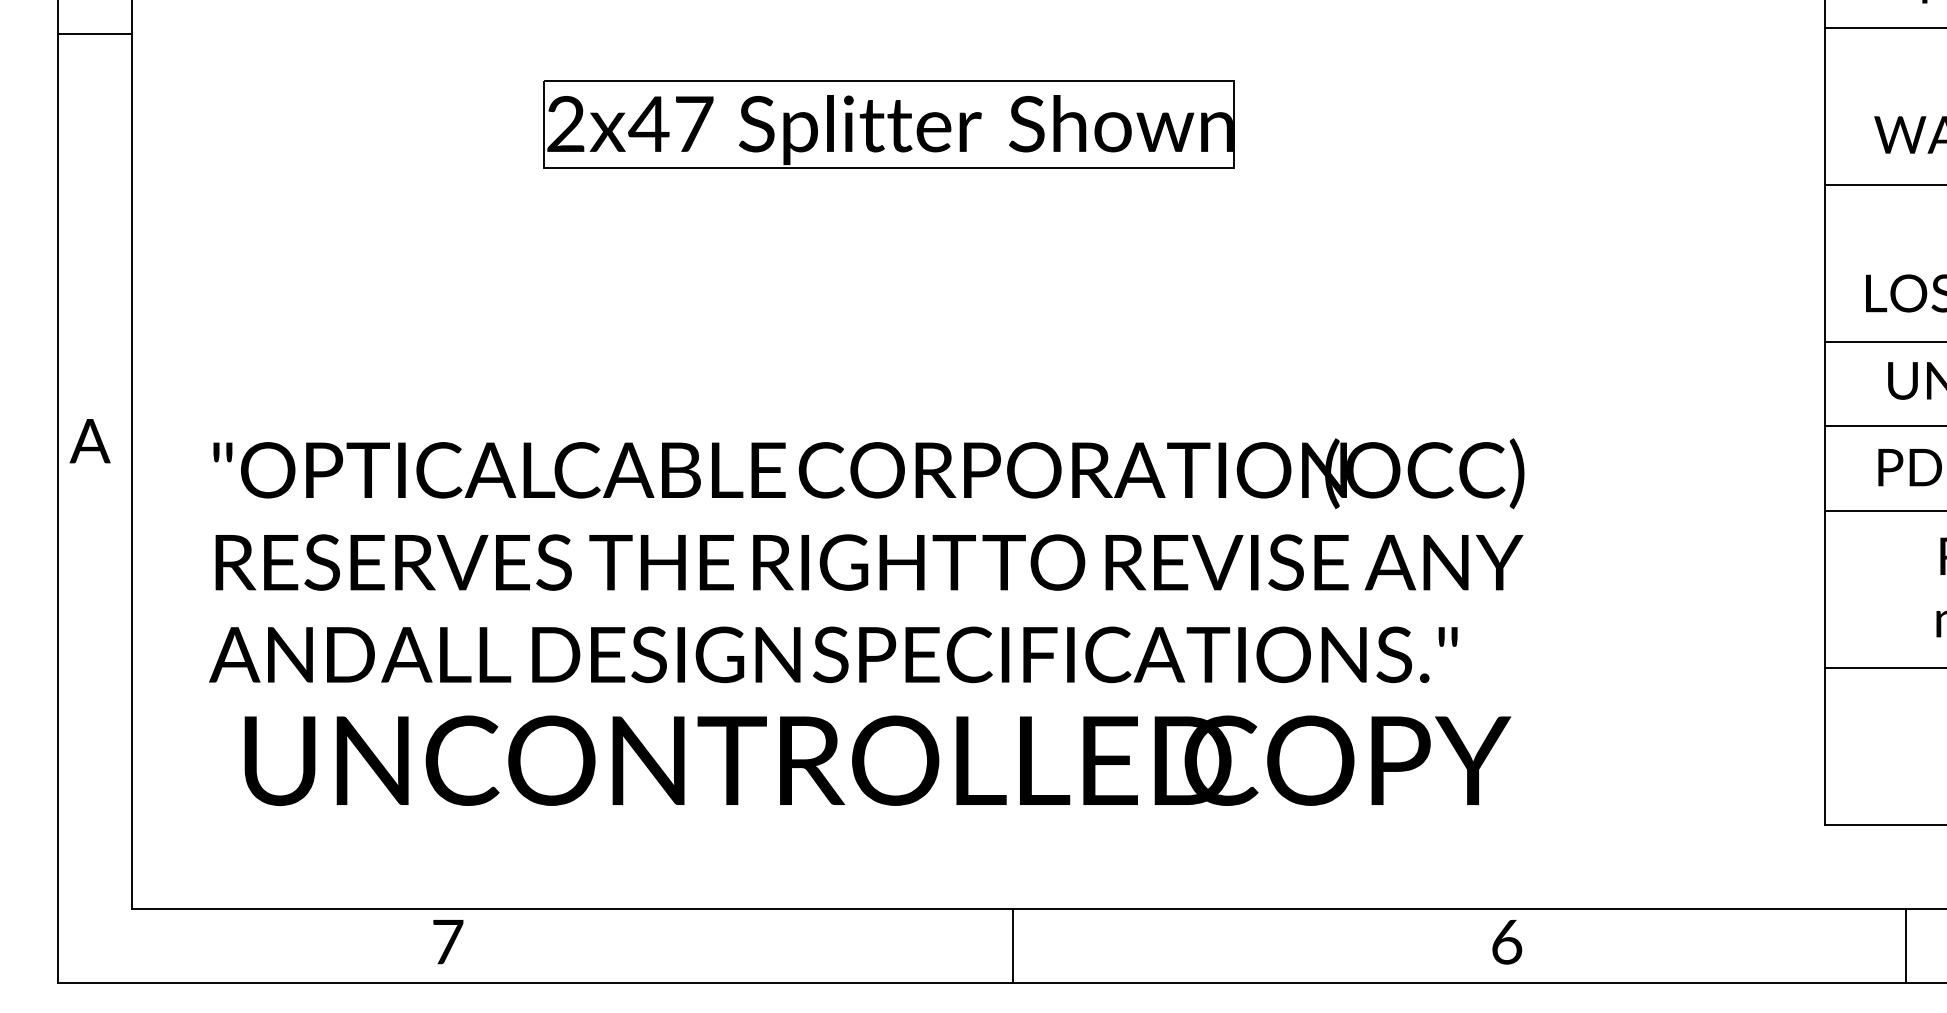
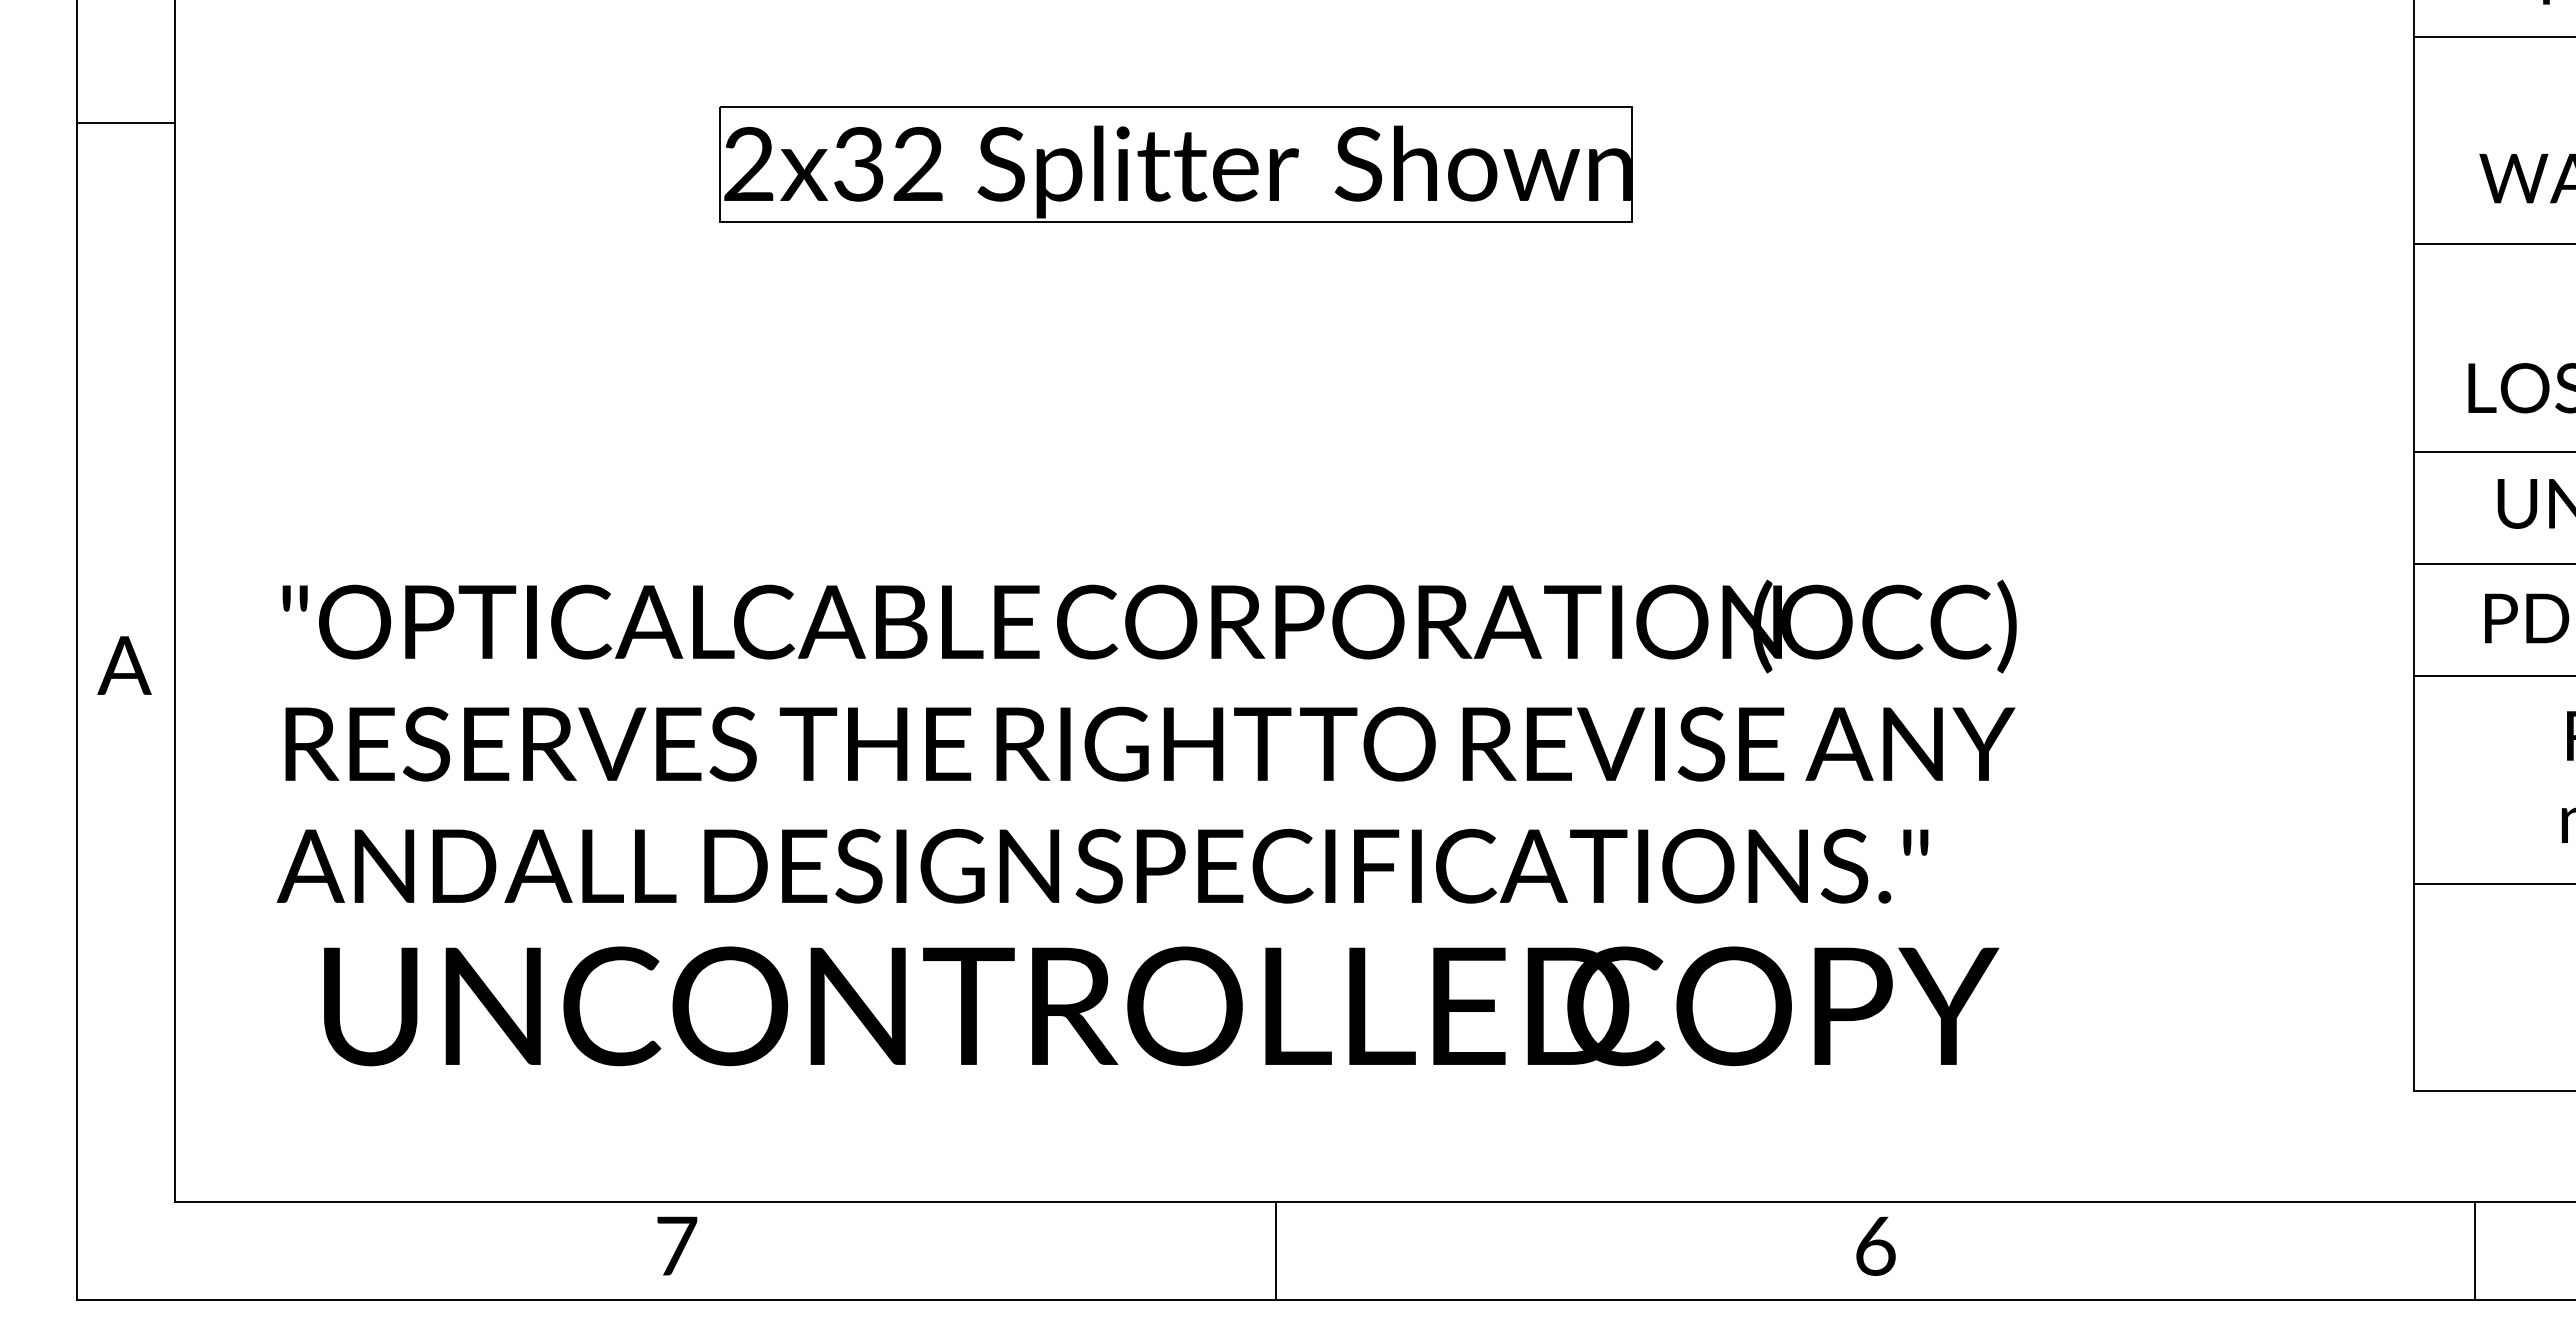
line: (94, 34) -> (125, 122), moved
text: (670, 123) -> (887, 163), 2x47 -> 2x32
text: (90, 441) -> (124, 665), moved
text: (448, 941) -> (677, 1245), moved
text: (1506, 941) -> (1875, 1245), moved
line: (1013, 945) -> (1276, 1250), moved
line: (1906, 945) -> (2474, 1250), moved

